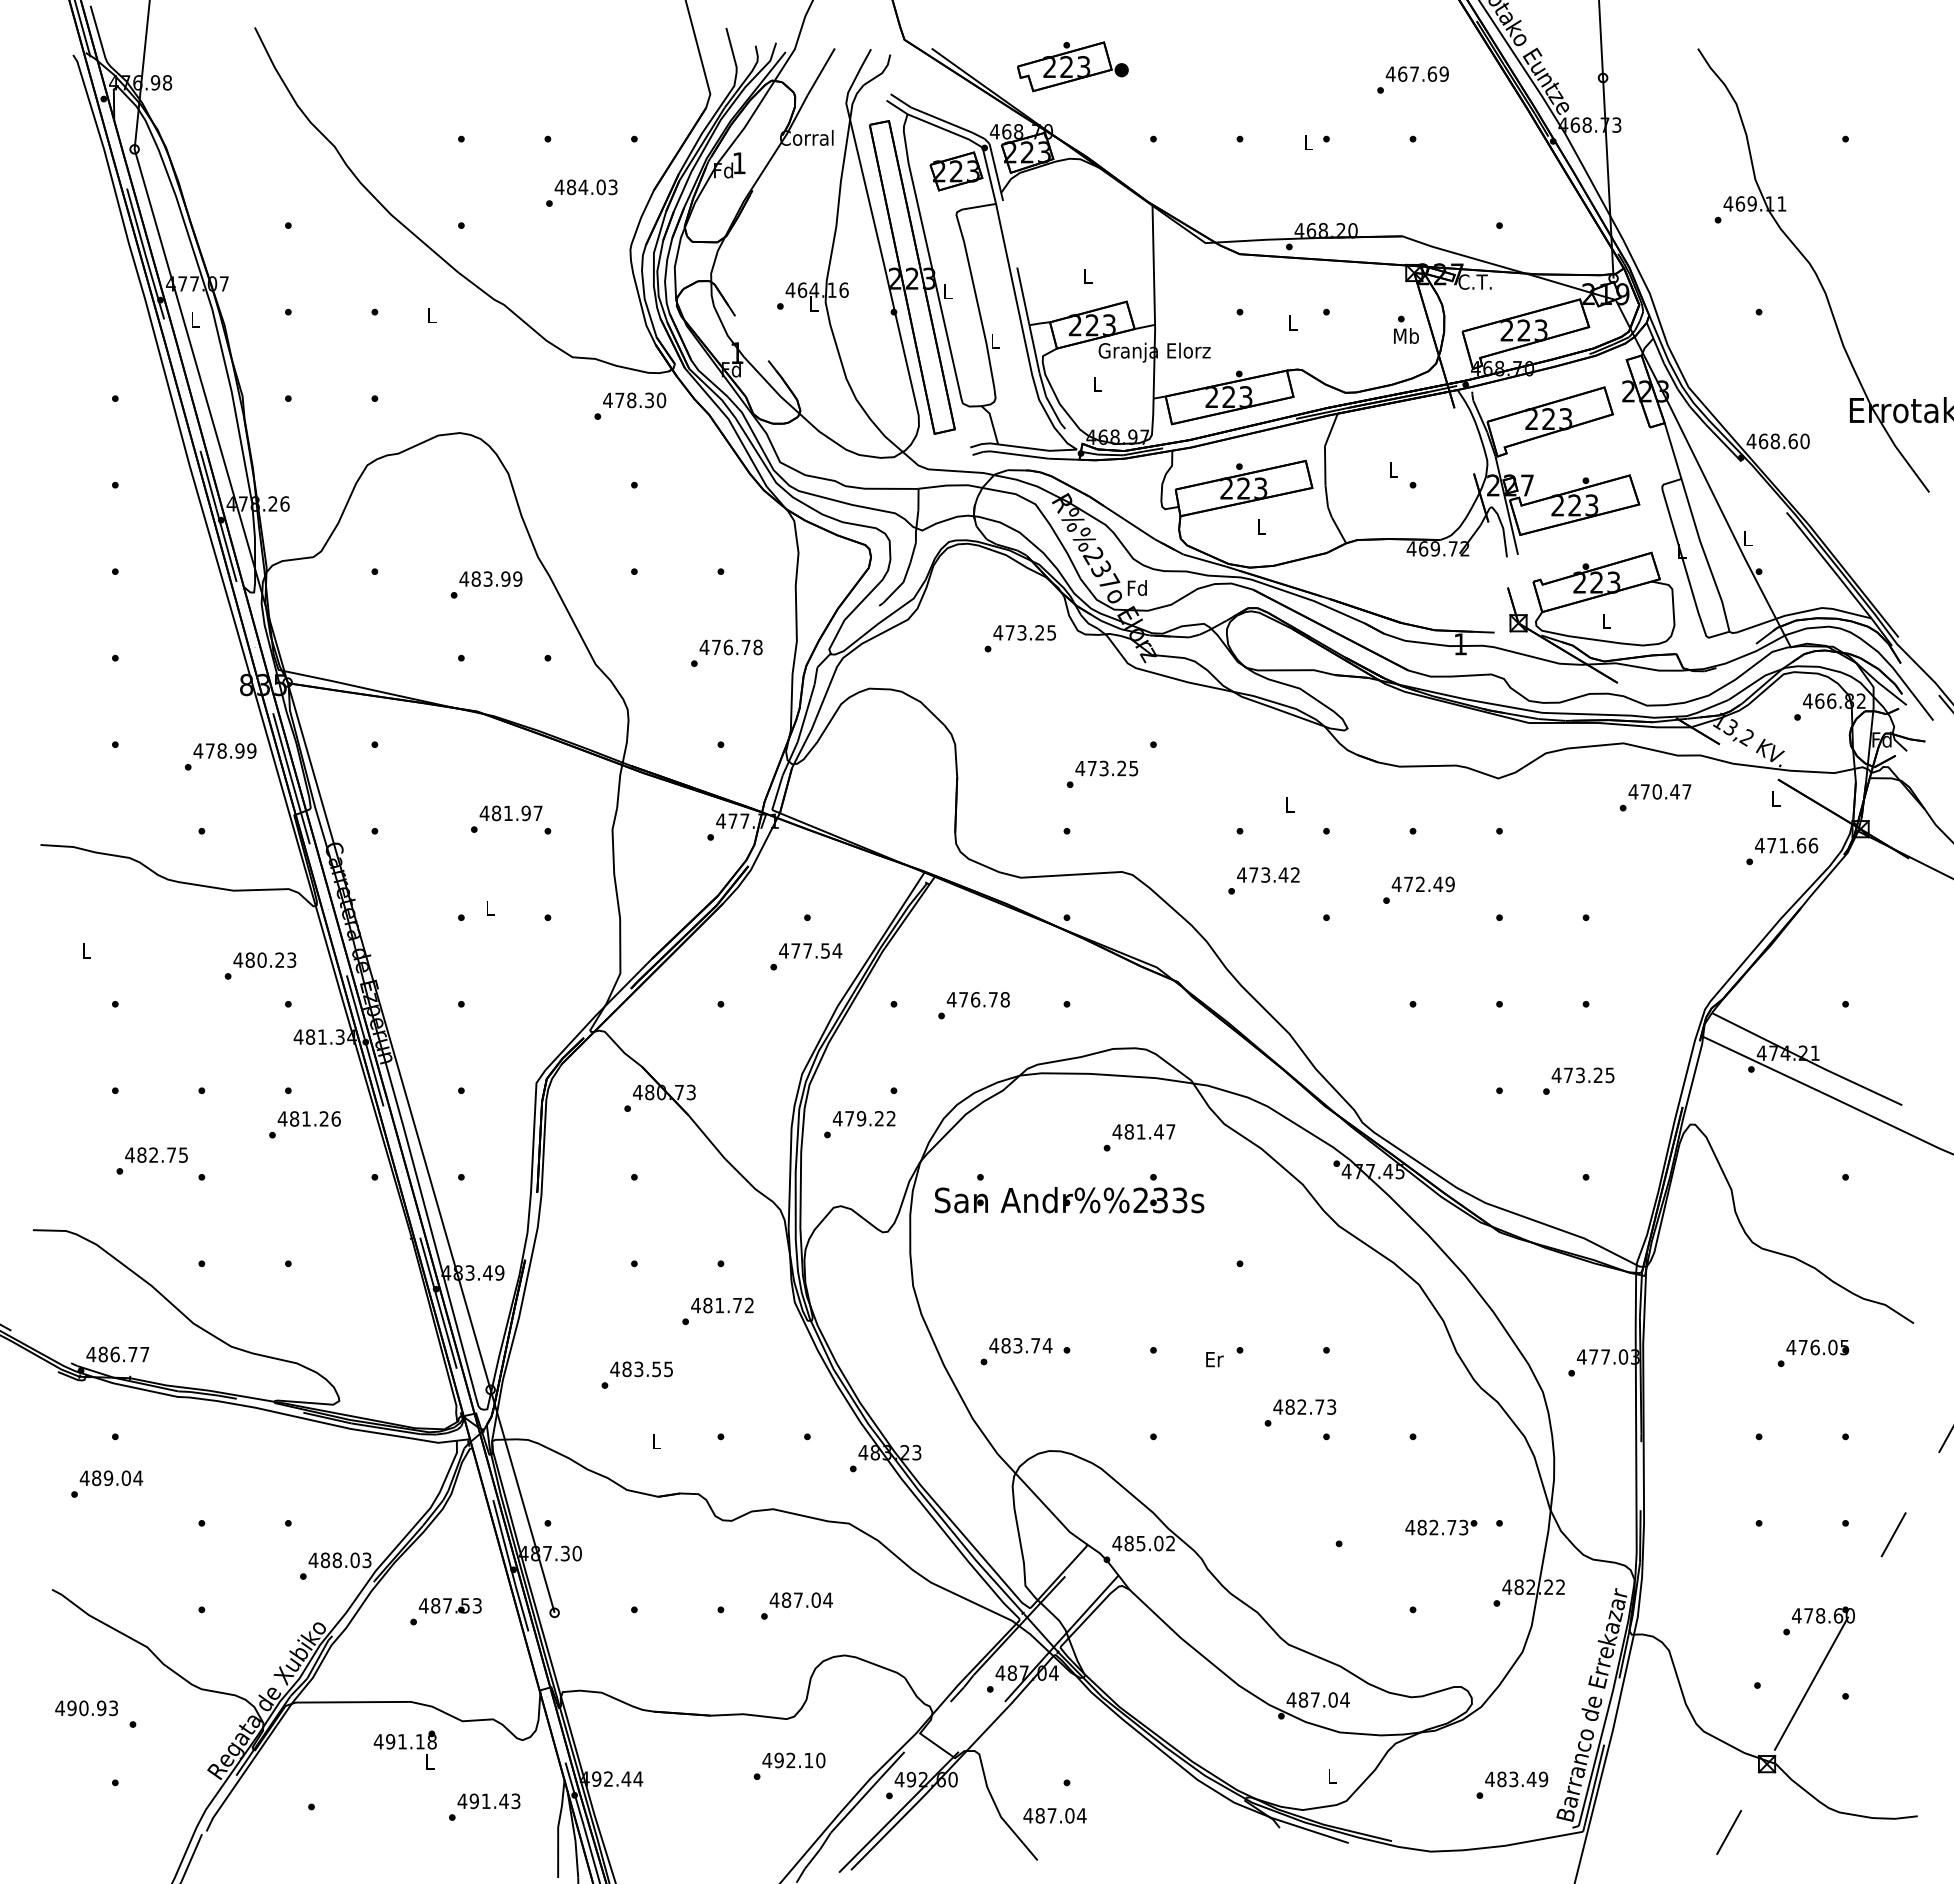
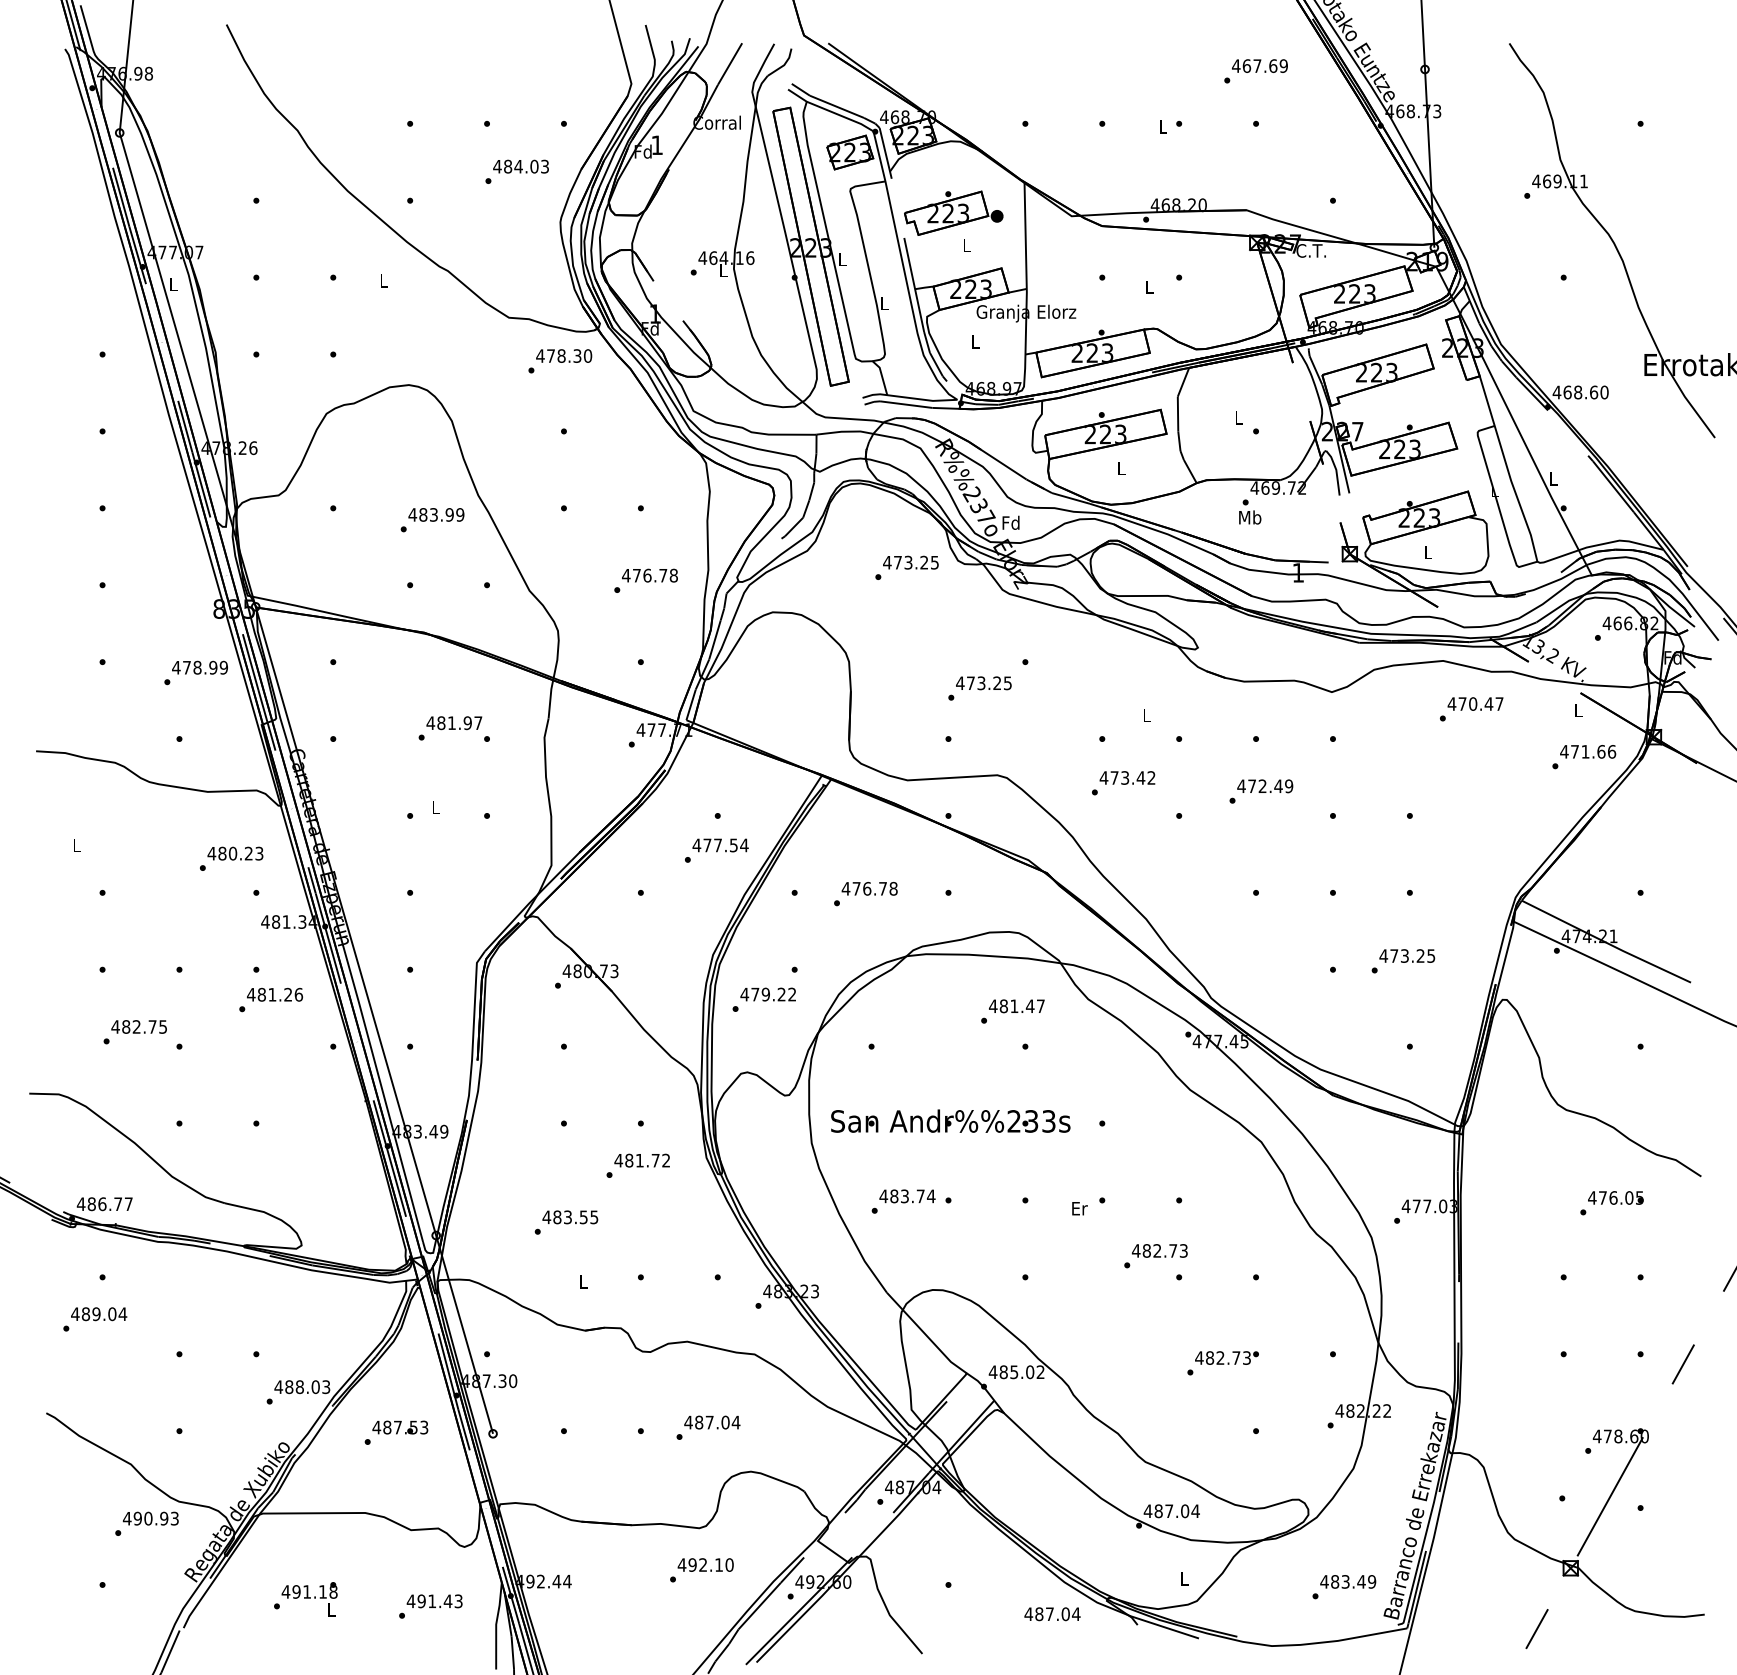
part: (1072, 66) -> (953, 213), moved
text: (1406, 329) -> (1250, 511), moved
text: (1069, 1200) -> (950, 1121), moved
text: (1441, 1527) -> (1227, 1357), moved
text: (86, 1708) -> (150, 1518), moved
text: (404, 1749) -> (308, 1598), moved
text: (1054, 1815) -> (1052, 1613), moved

